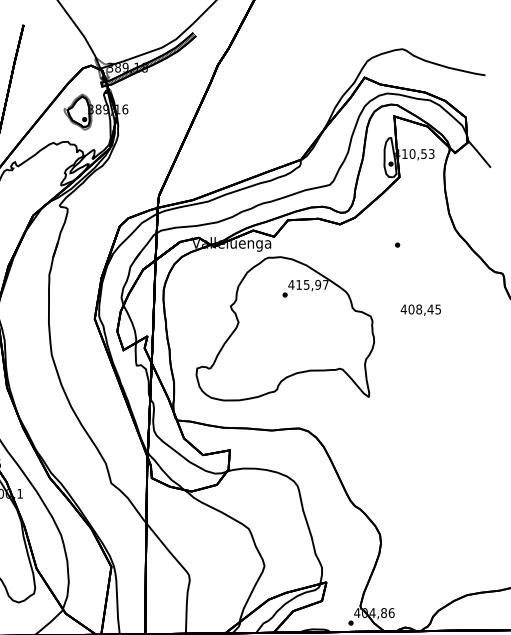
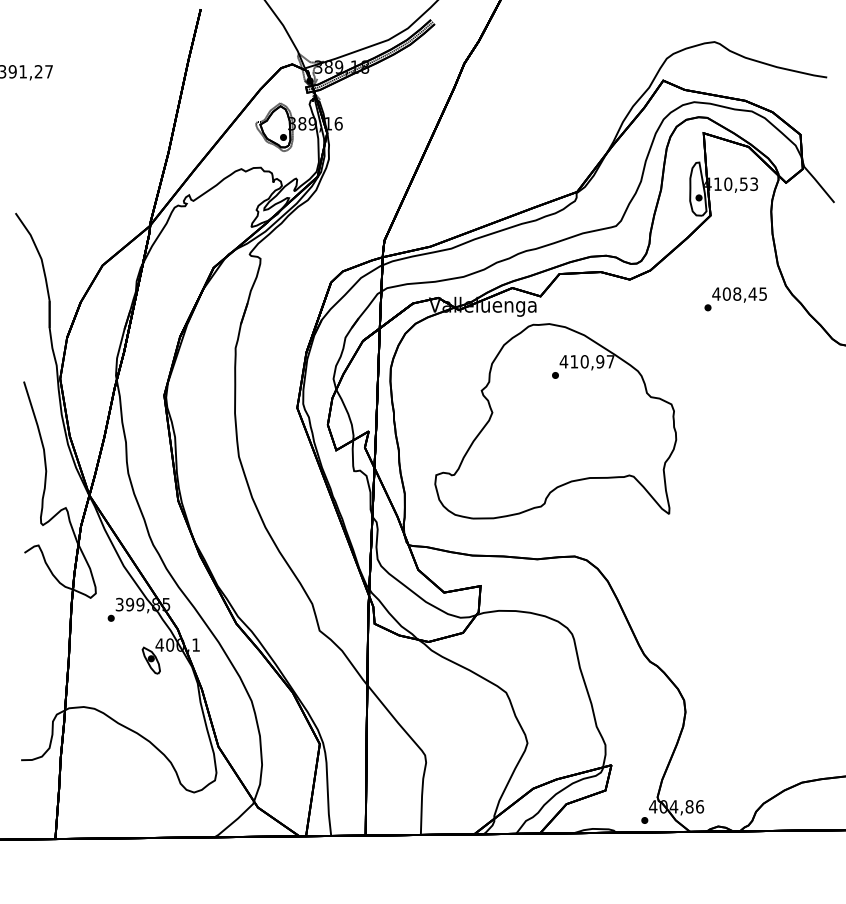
text: (306, 284) -> (584, 361), 415,97 -> 410,97
text: (420, 309) -> (739, 294), moved

